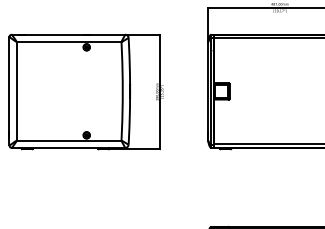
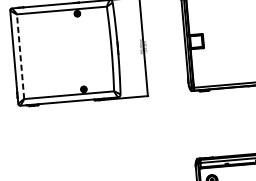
line: (16, 90) -> (20, 56), solid -> dashed

